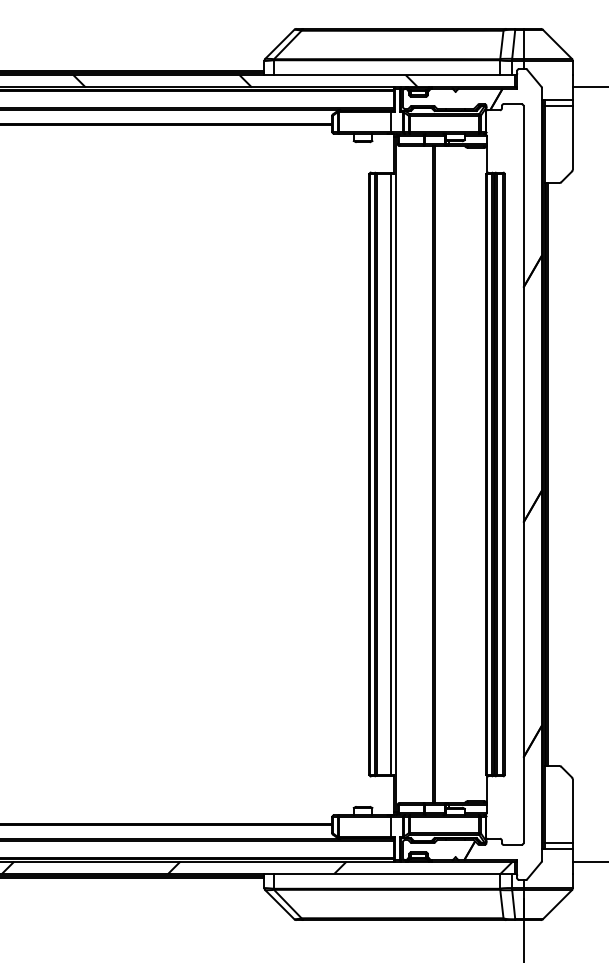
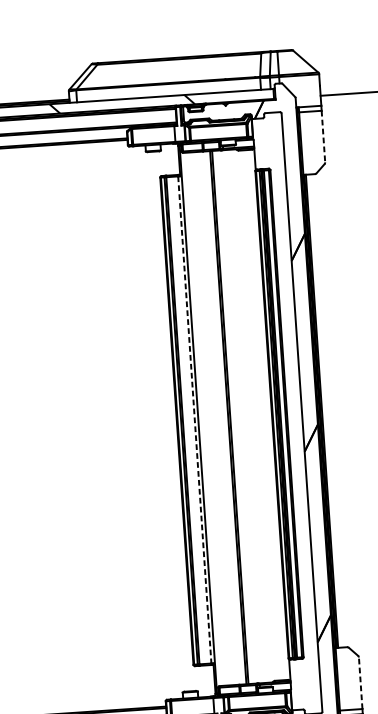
line: (572, 137) -> (323, 136), solid -> dashed
line: (391, 475) -> (194, 420), solid -> dashed
line: (572, 811) -> (360, 683), solid -> dashed

